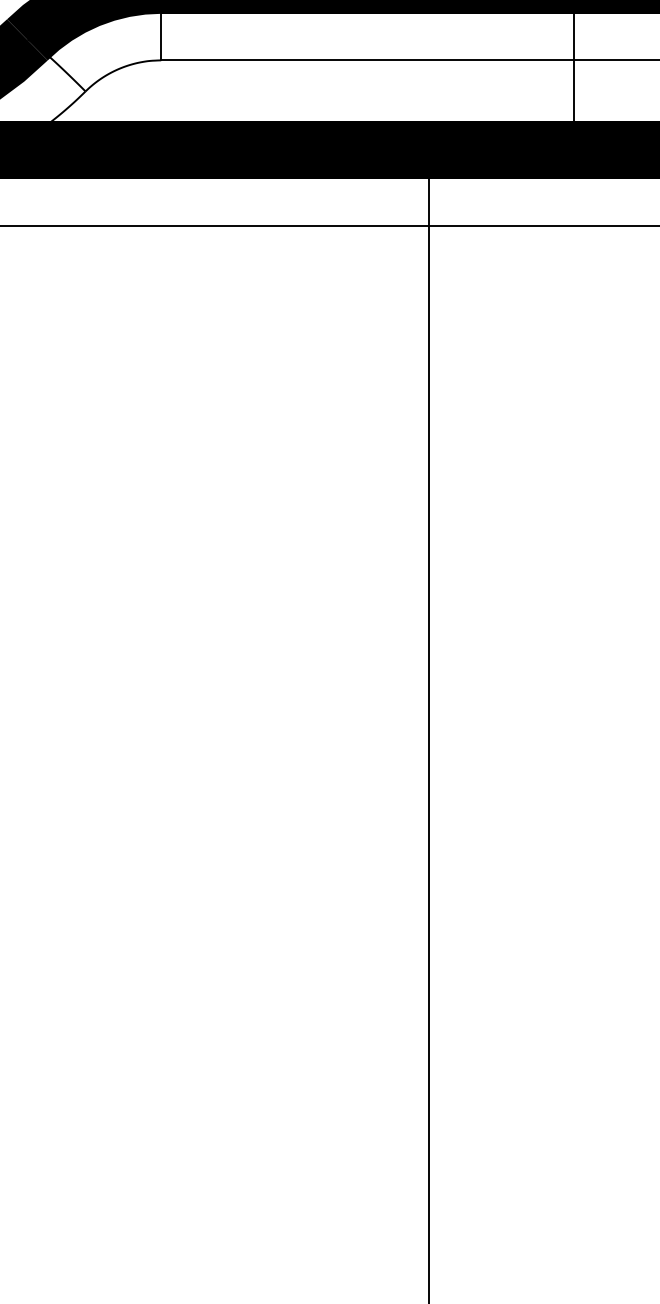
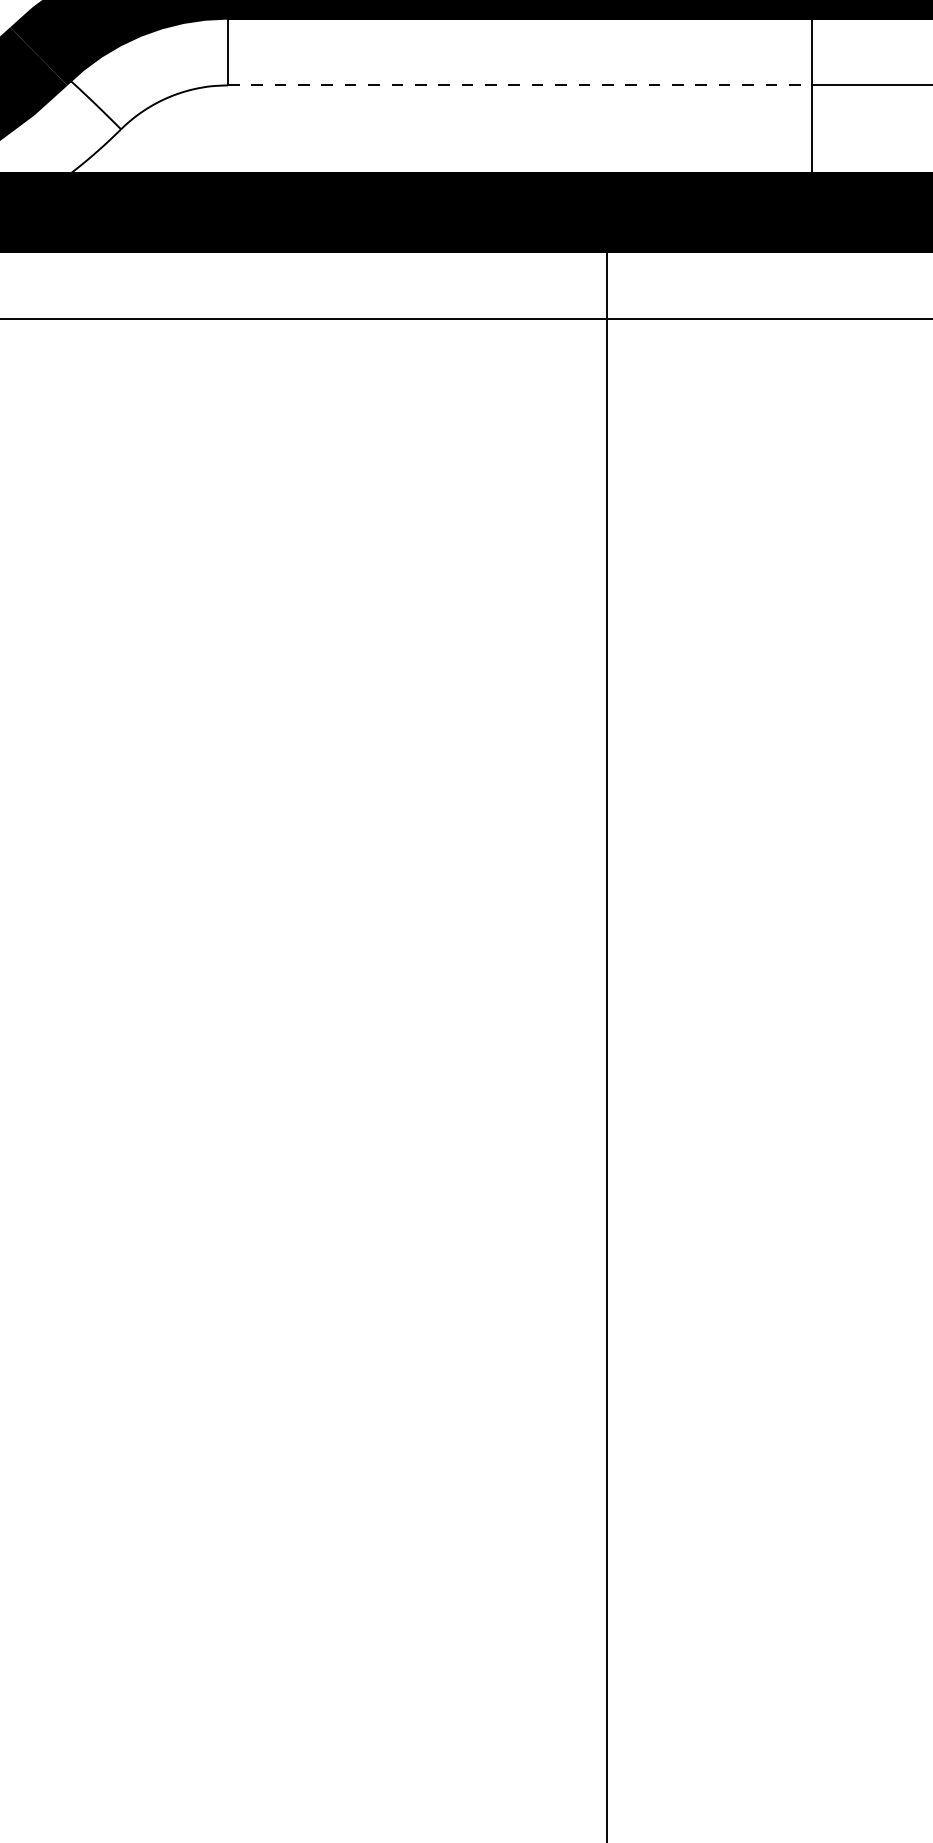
line: (367, 60) -> (519, 85), solid -> dashed

